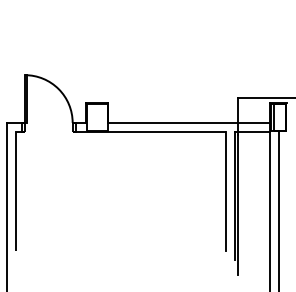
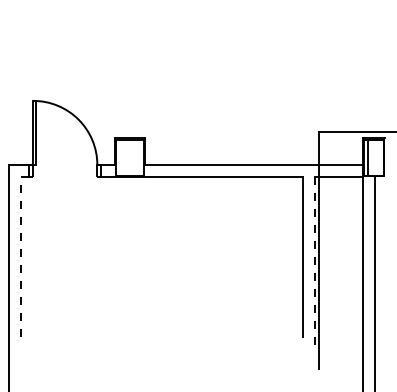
line: (16, 185) -> (21, 249), solid -> dashed
line: (234, 195) -> (314, 262), solid -> dashed

